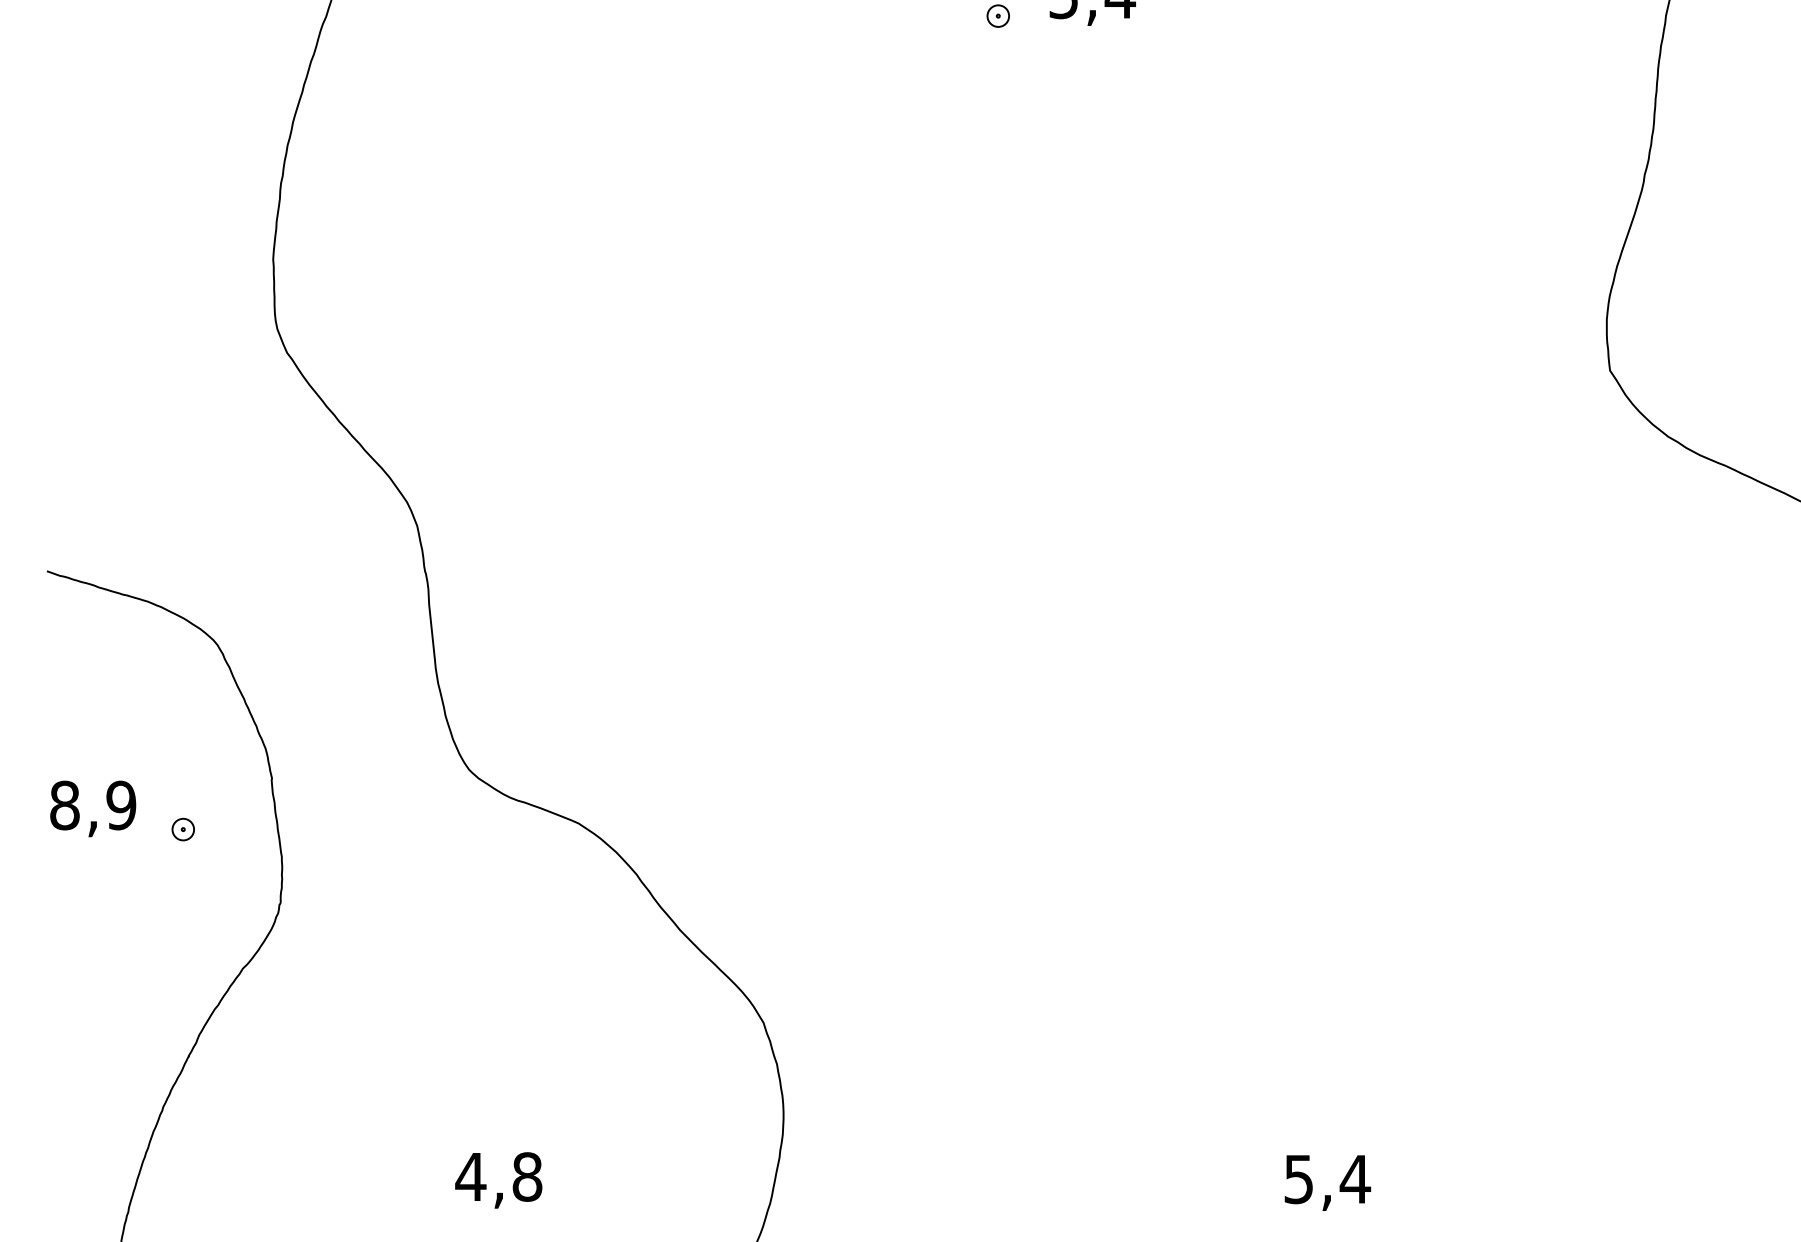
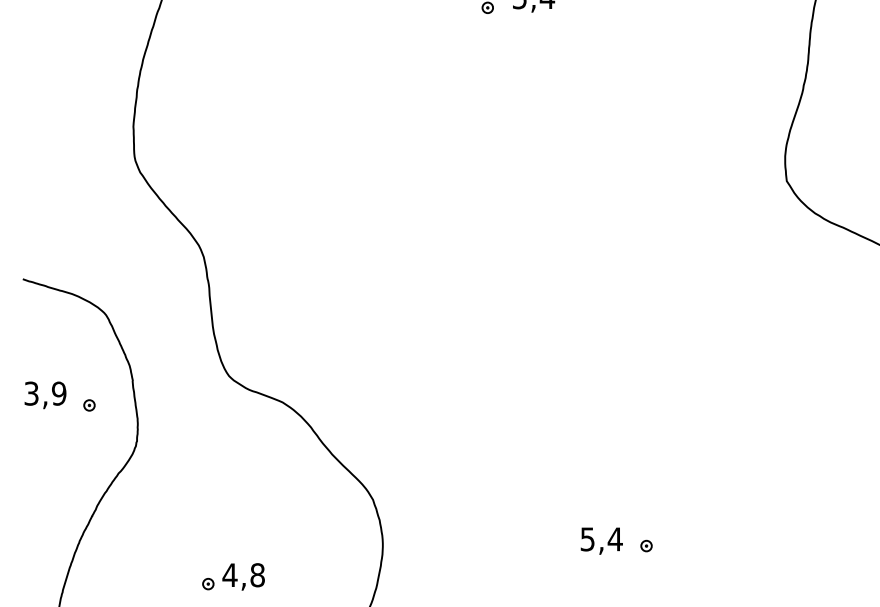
text: (64, 805) -> (31, 393), 8,9 -> 3,9
part: (1323, 1116) -> (646, 545), added
text: (1327, 1181) -> (601, 540), moved
part: (426, 1195) -> (208, 584), added

